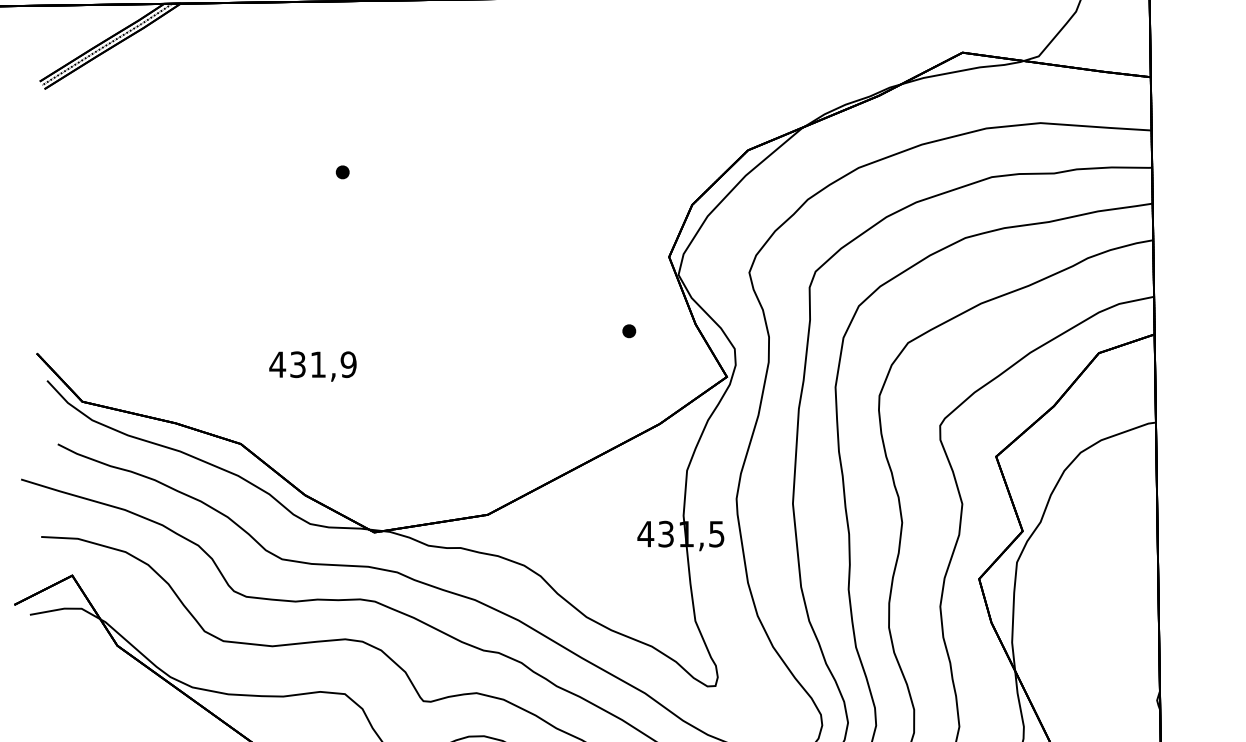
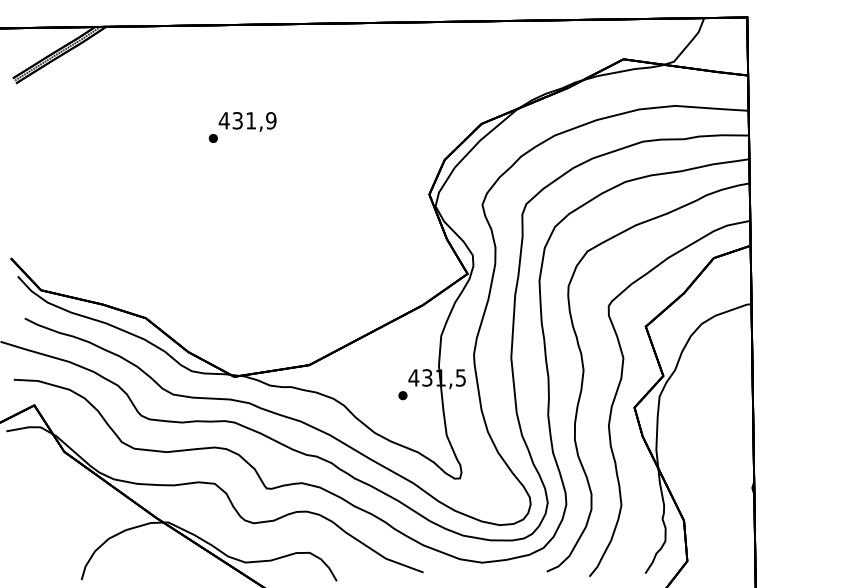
part: (628, 331) -> (402, 395), moved
text: (312, 365) -> (247, 121), moved

